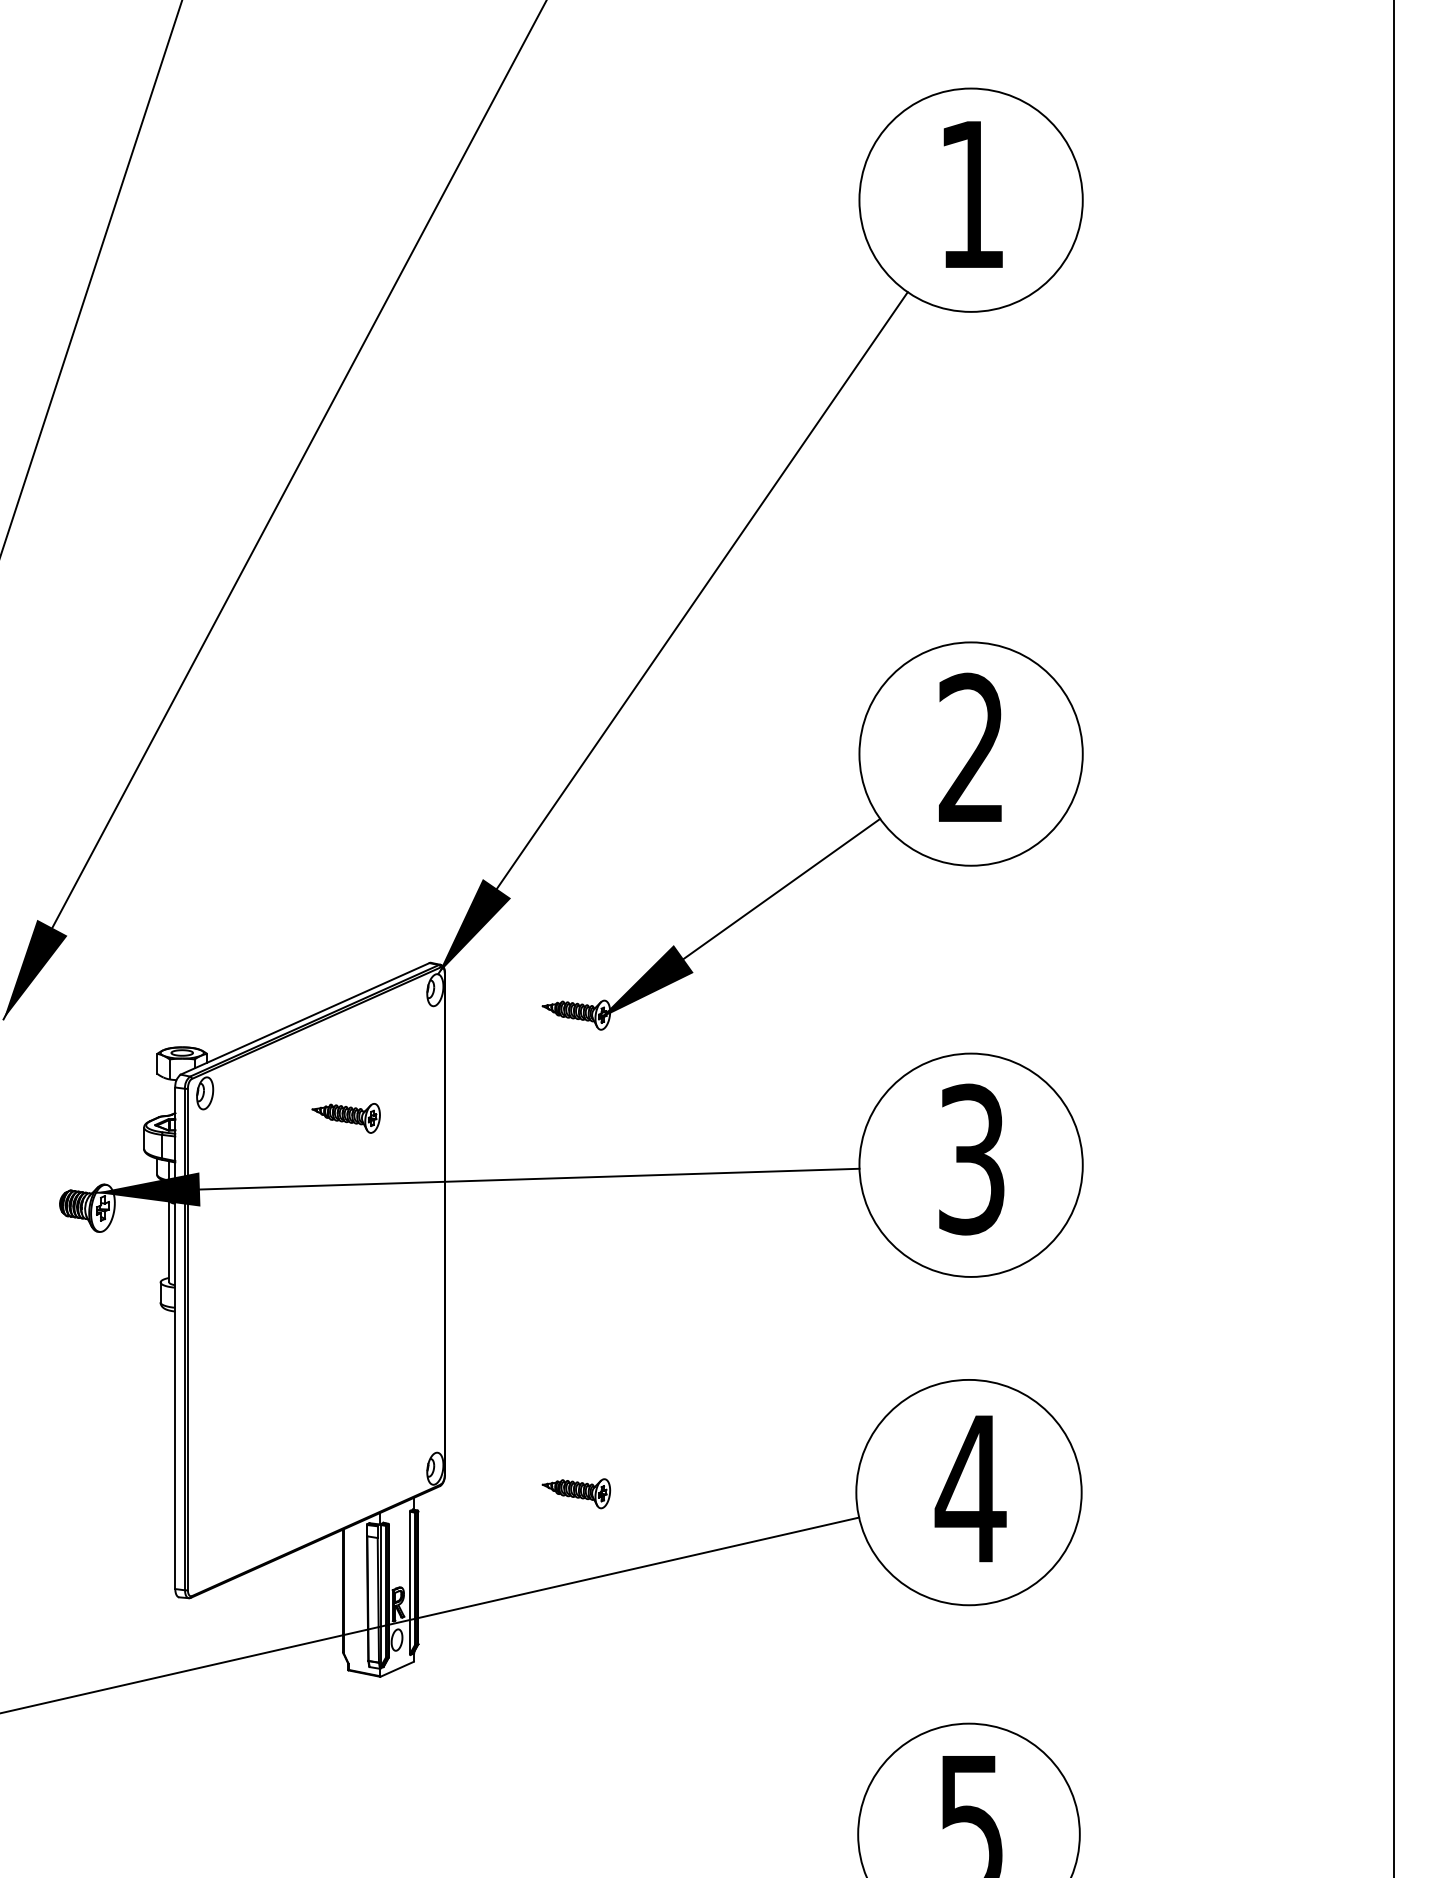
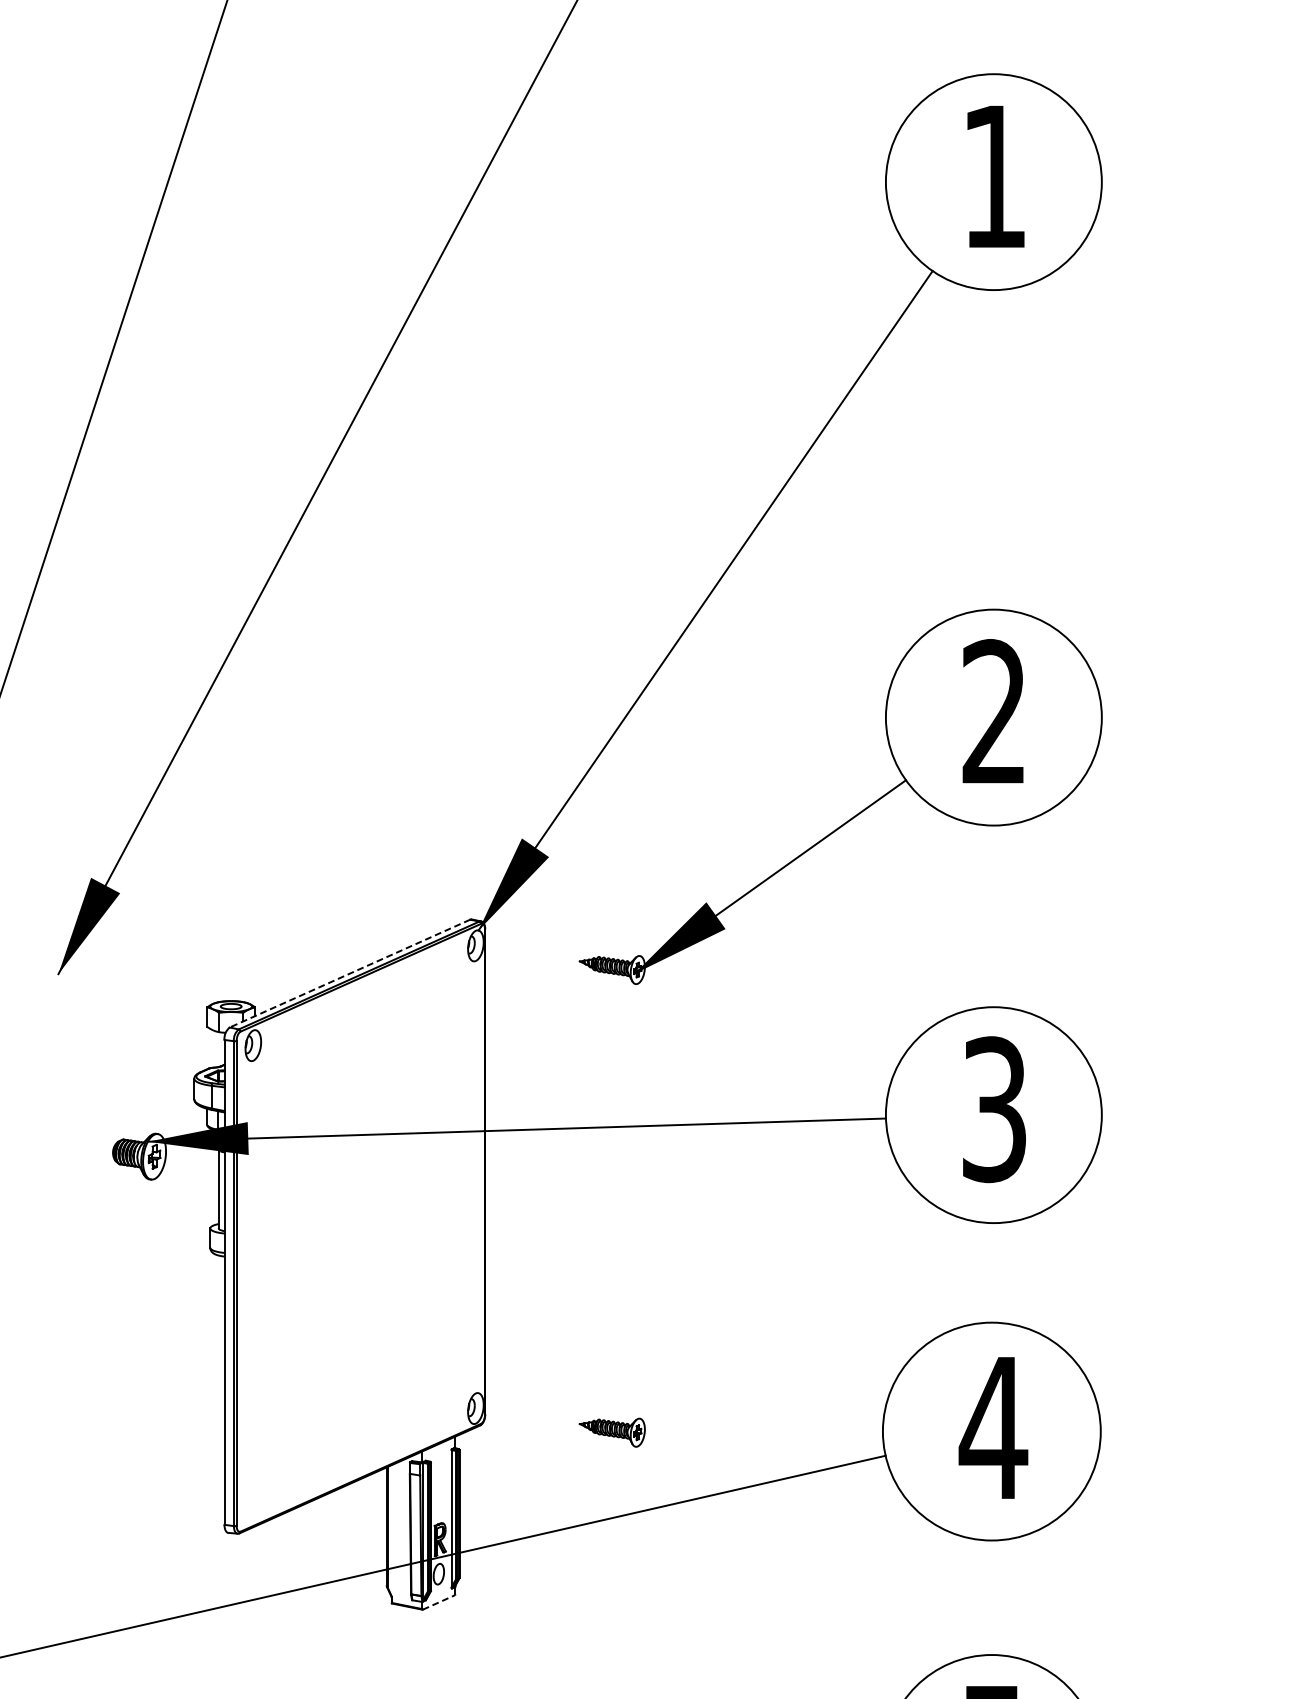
line: (304, 1019) -> (349, 974), solid -> dashed
part: (345, 1118) -> (389, 1069), removed
line: (397, 1669) -> (439, 1602), solid -> dashed

